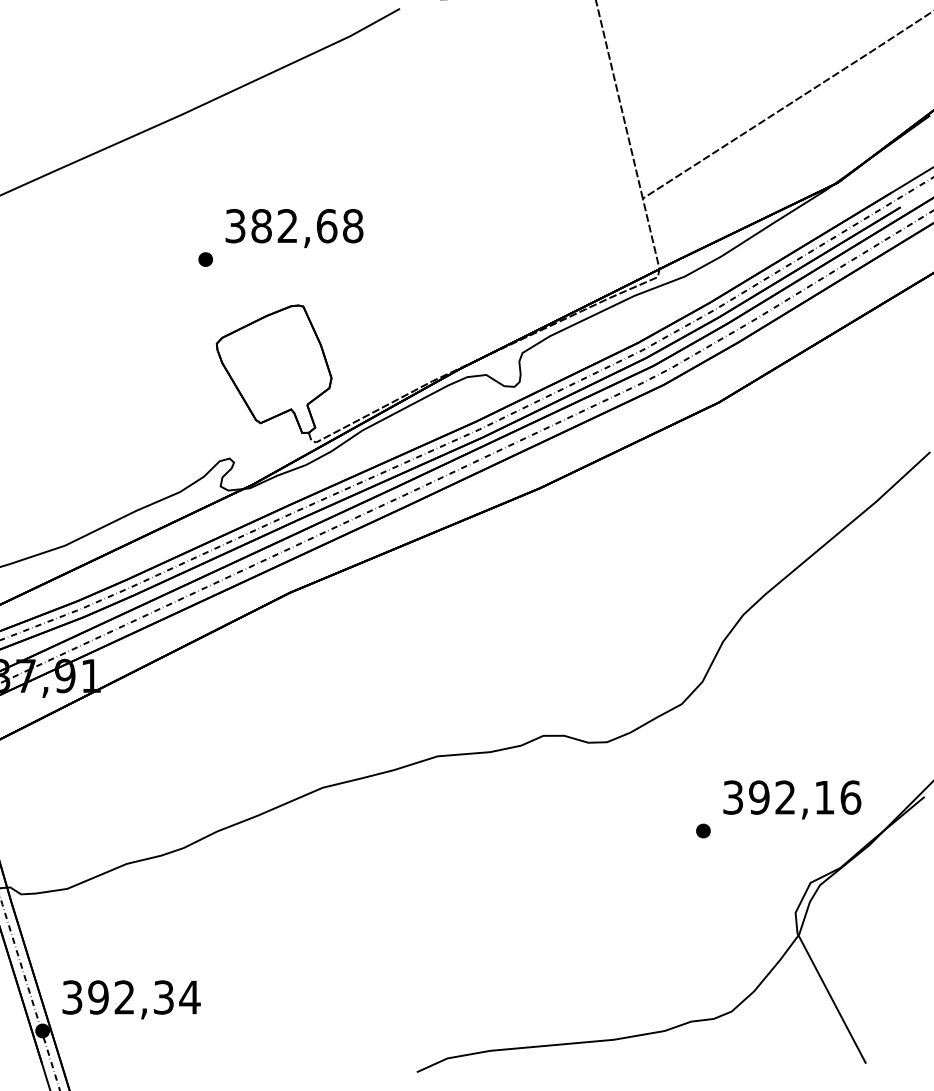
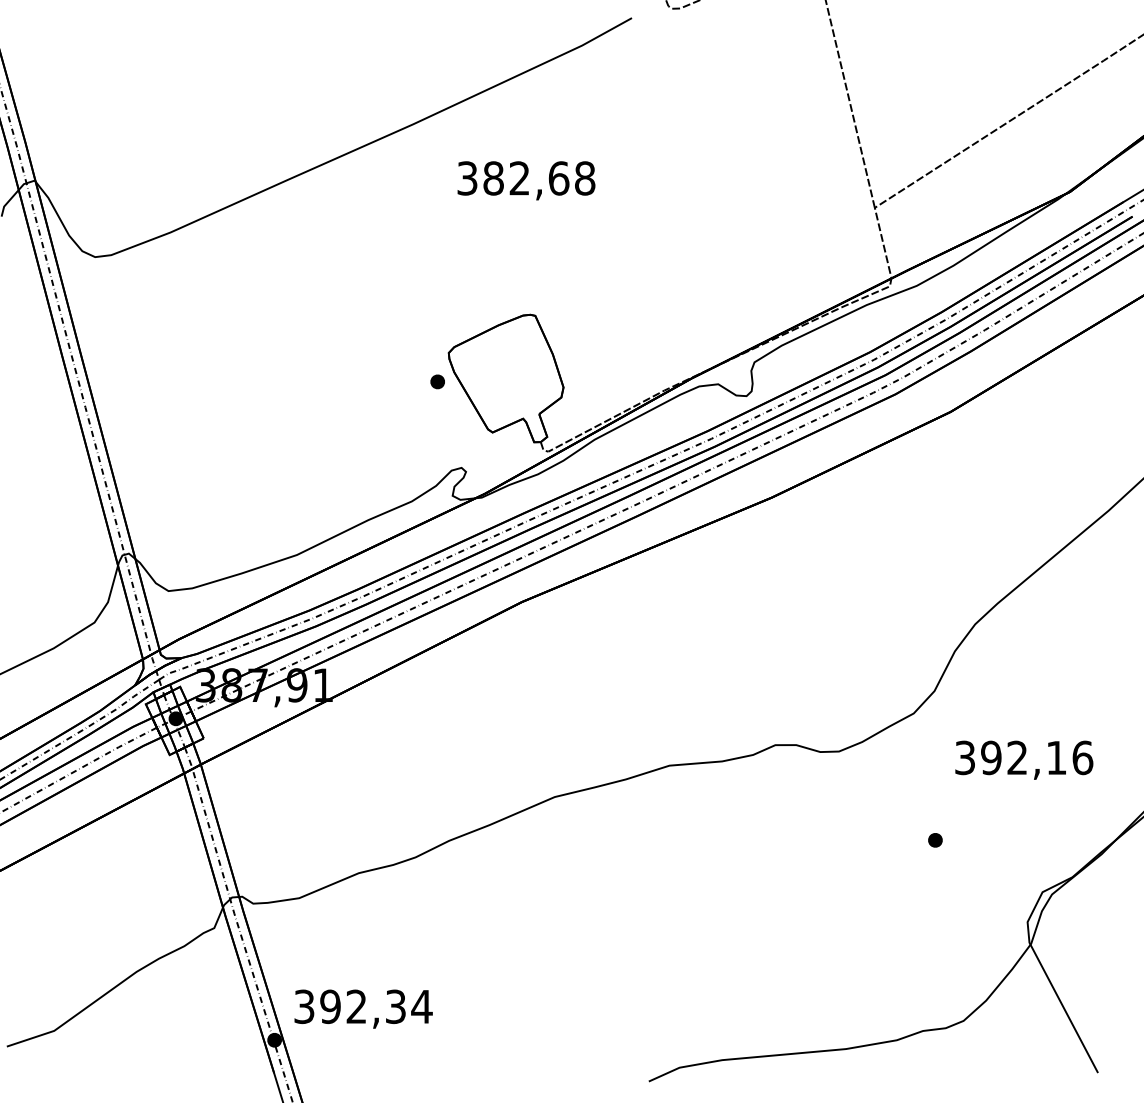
text: (294, 228) -> (526, 180), moved
part: (205, 259) -> (437, 381), moved
text: (792, 799) -> (1024, 759), moved

